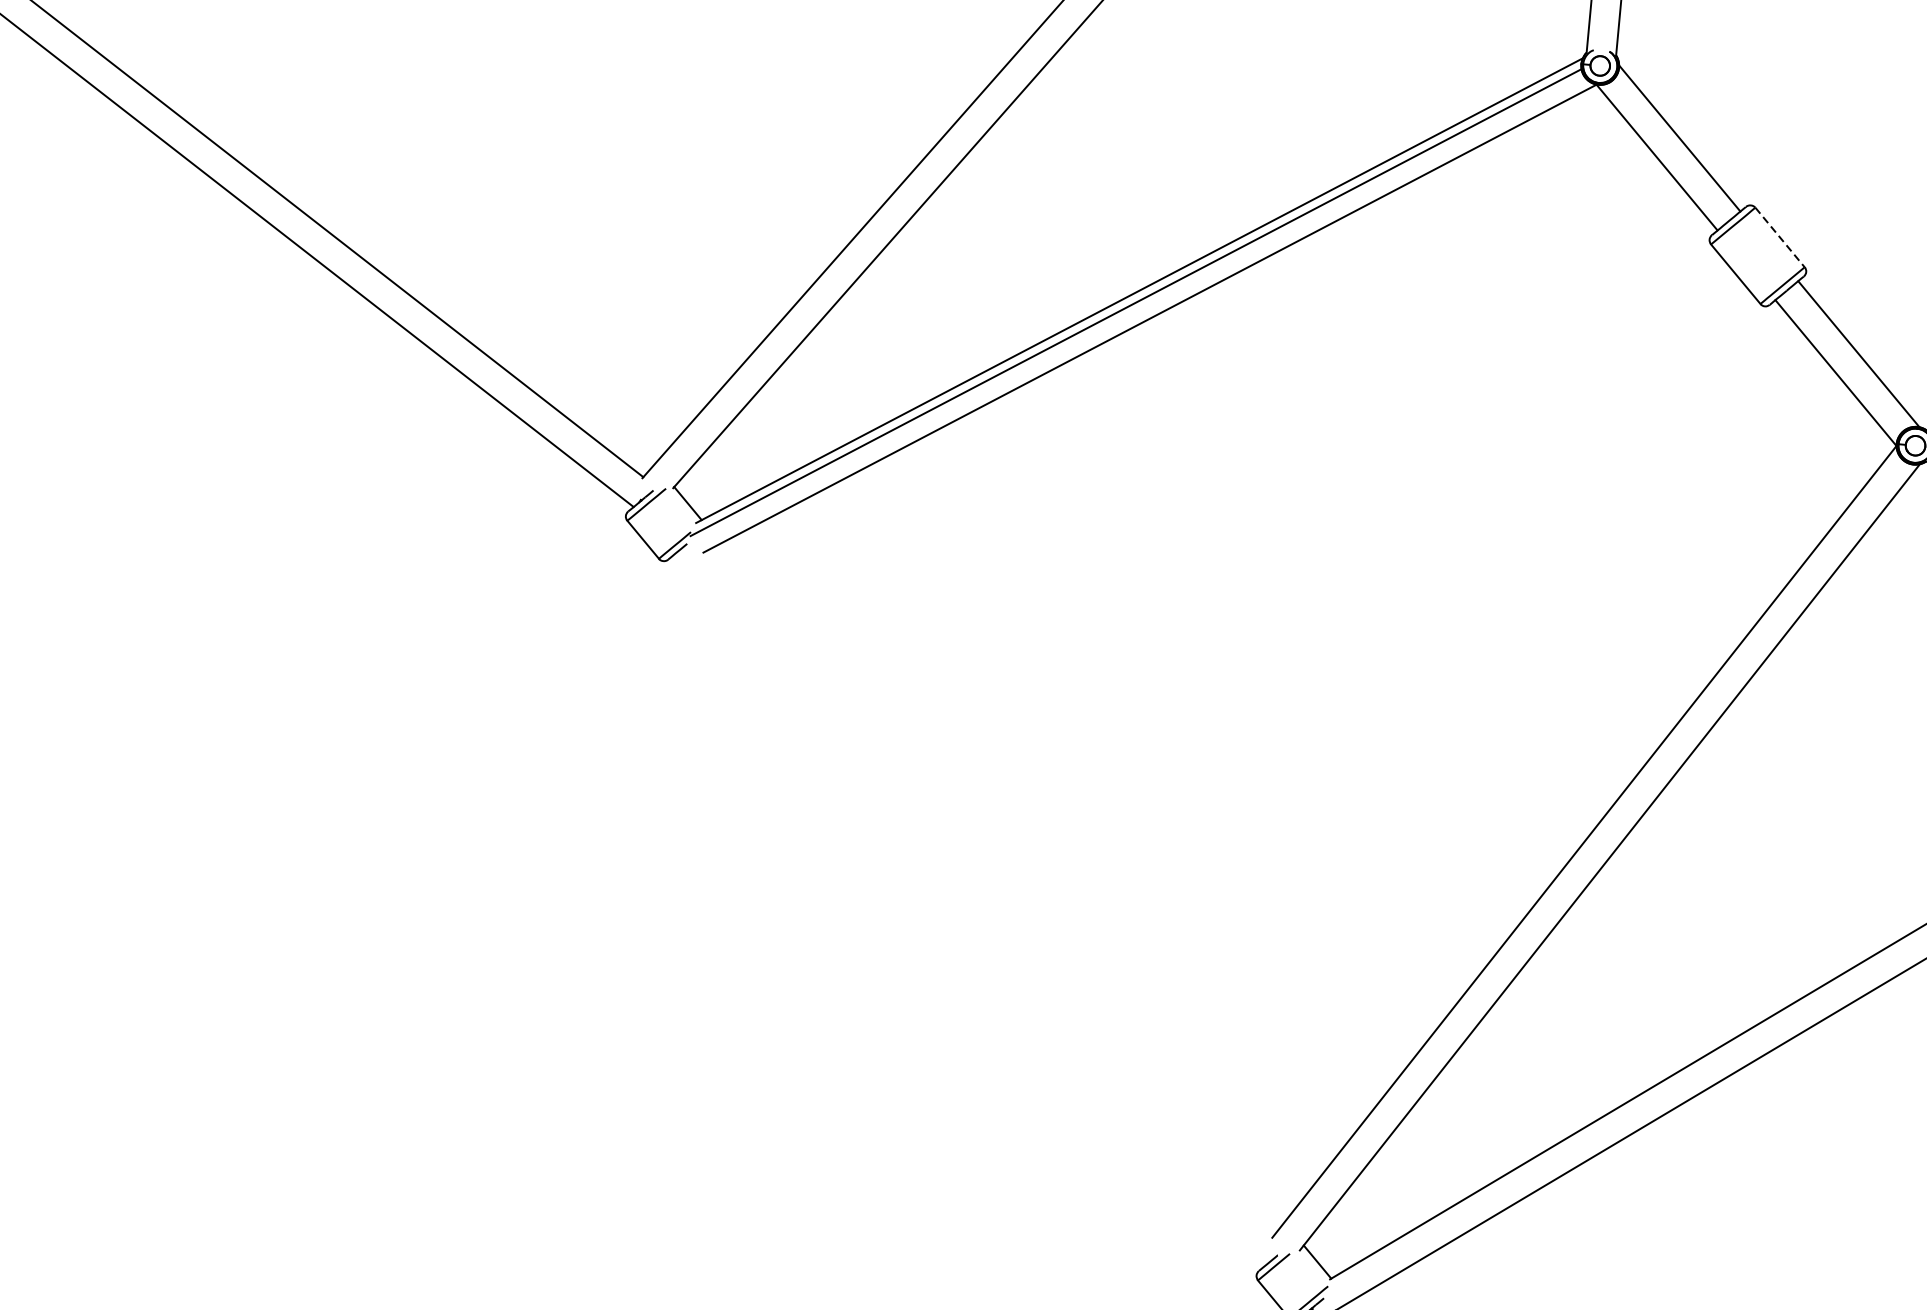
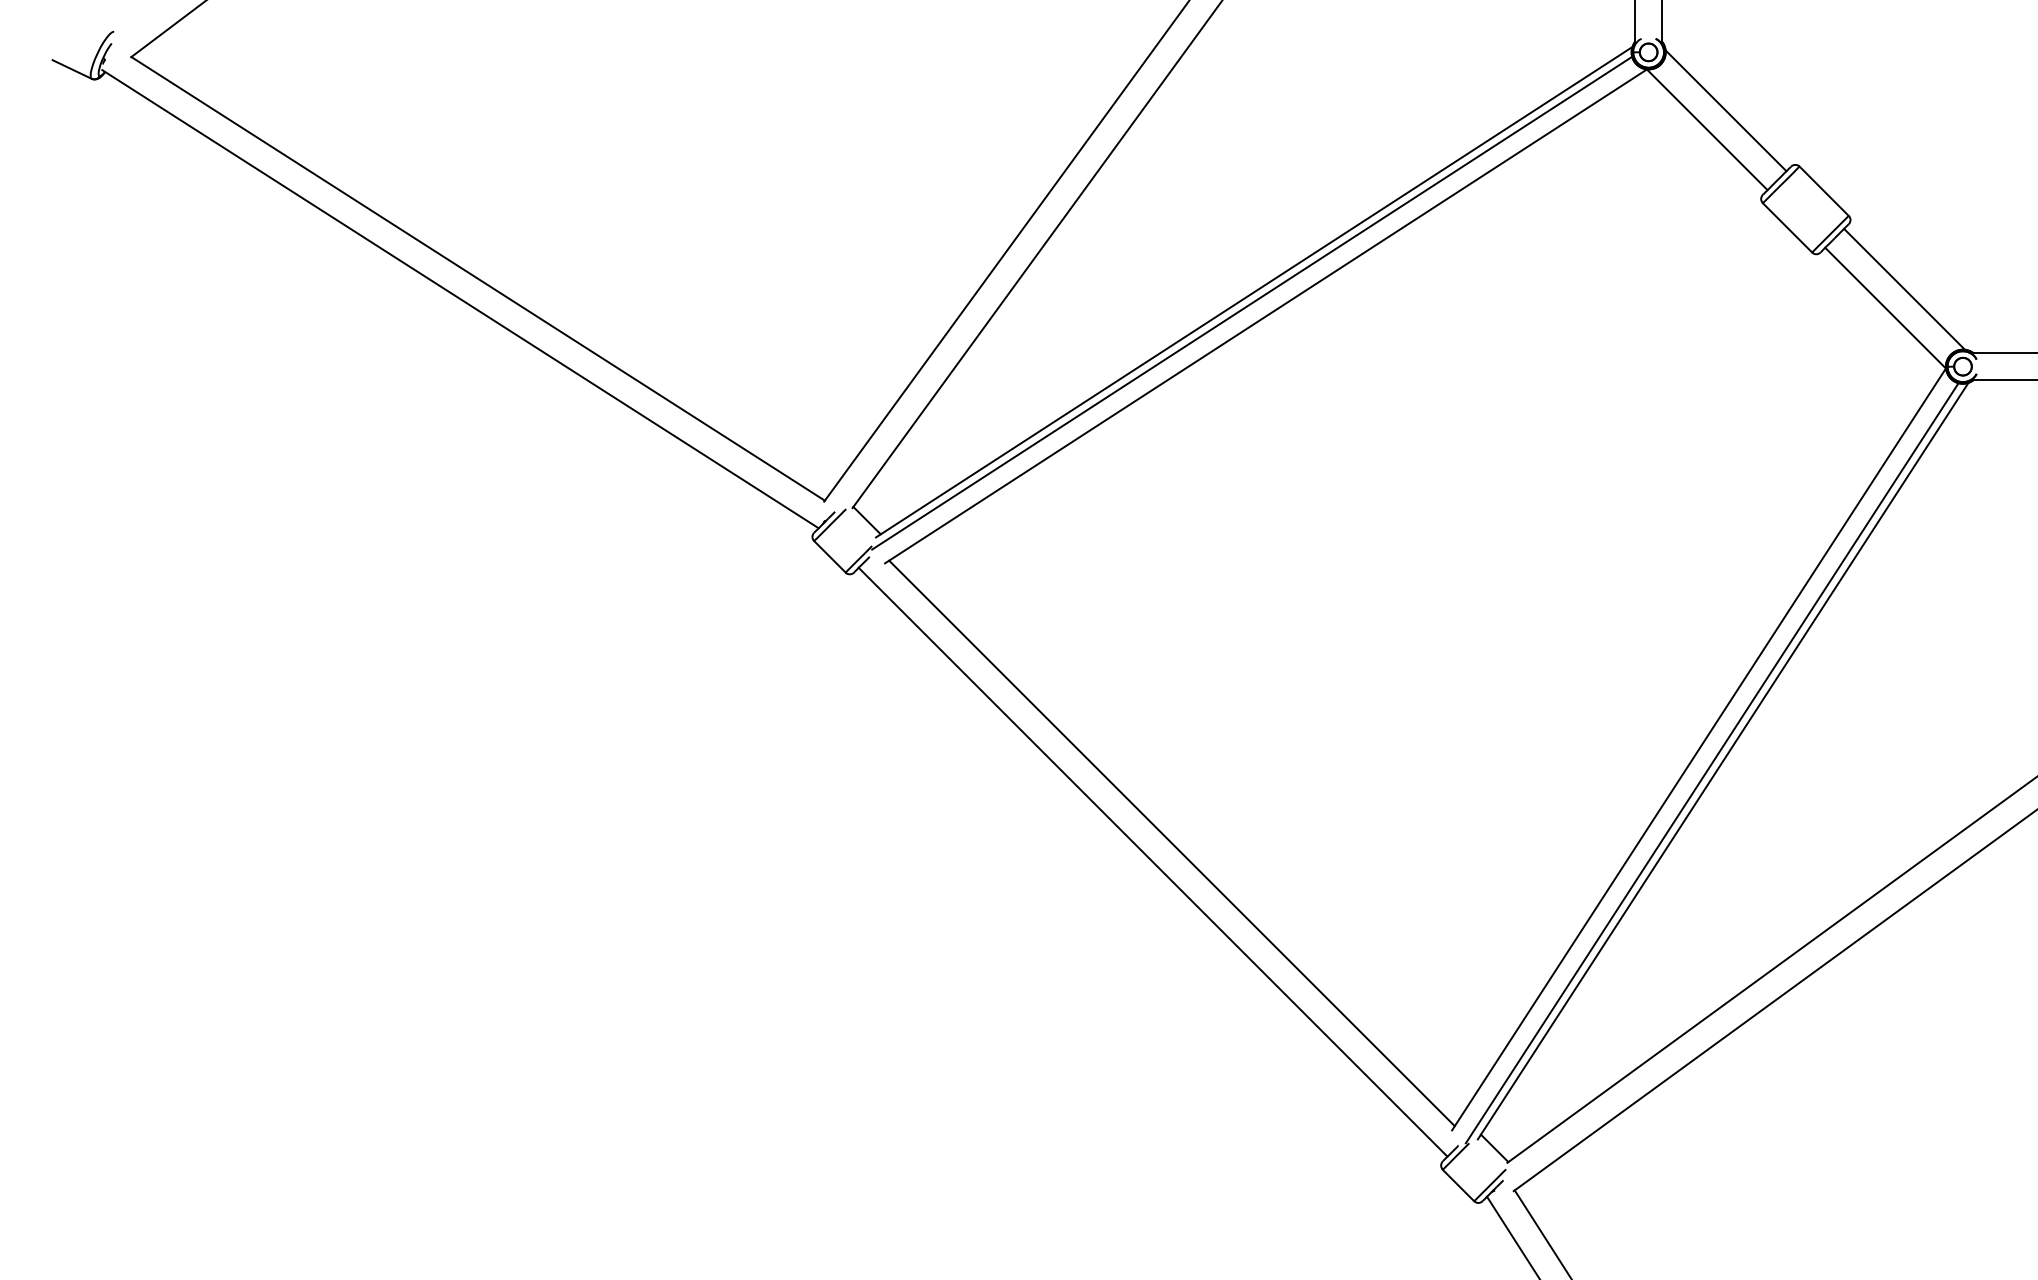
line: (1780, 237) -> (1824, 191), dashed -> solid
line: (1596, 858) -> (1711, 763), added
line: (991, 891) -> (1171, 843), added
line: (968, 909) -> (1152, 861), added

